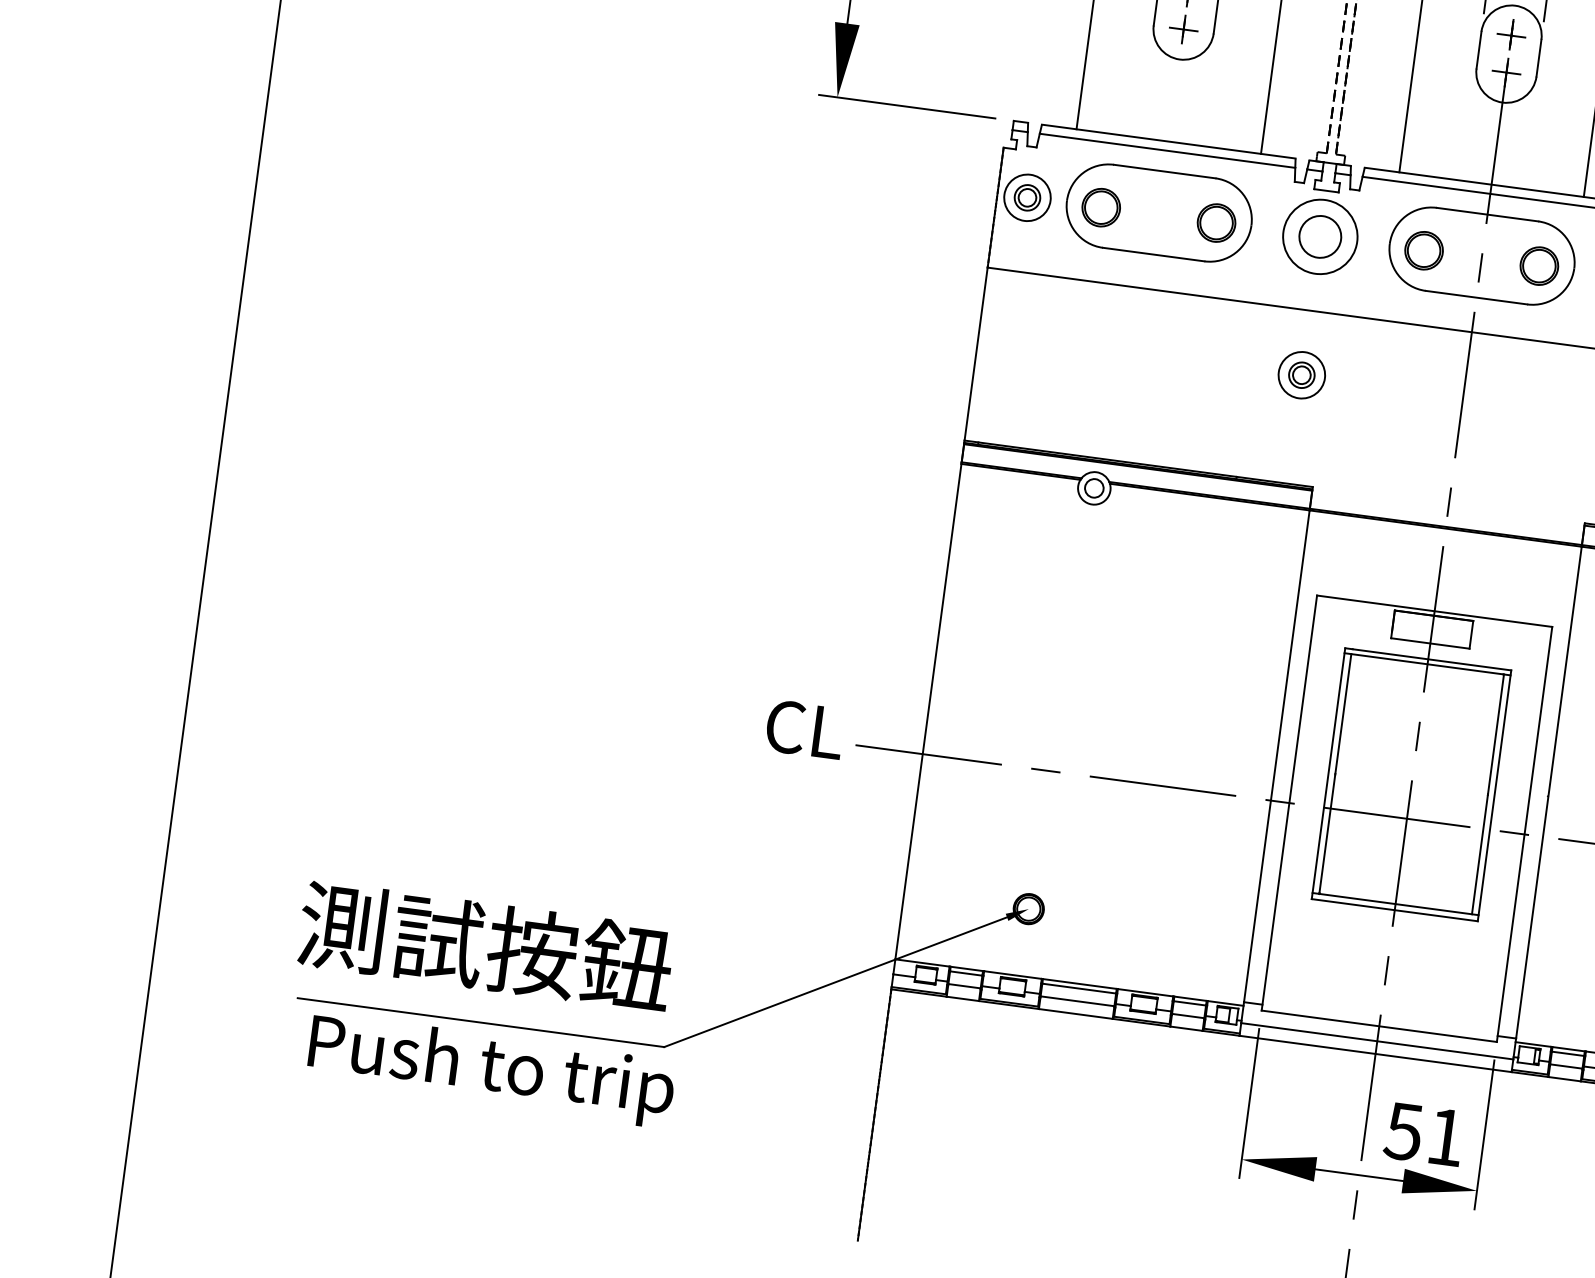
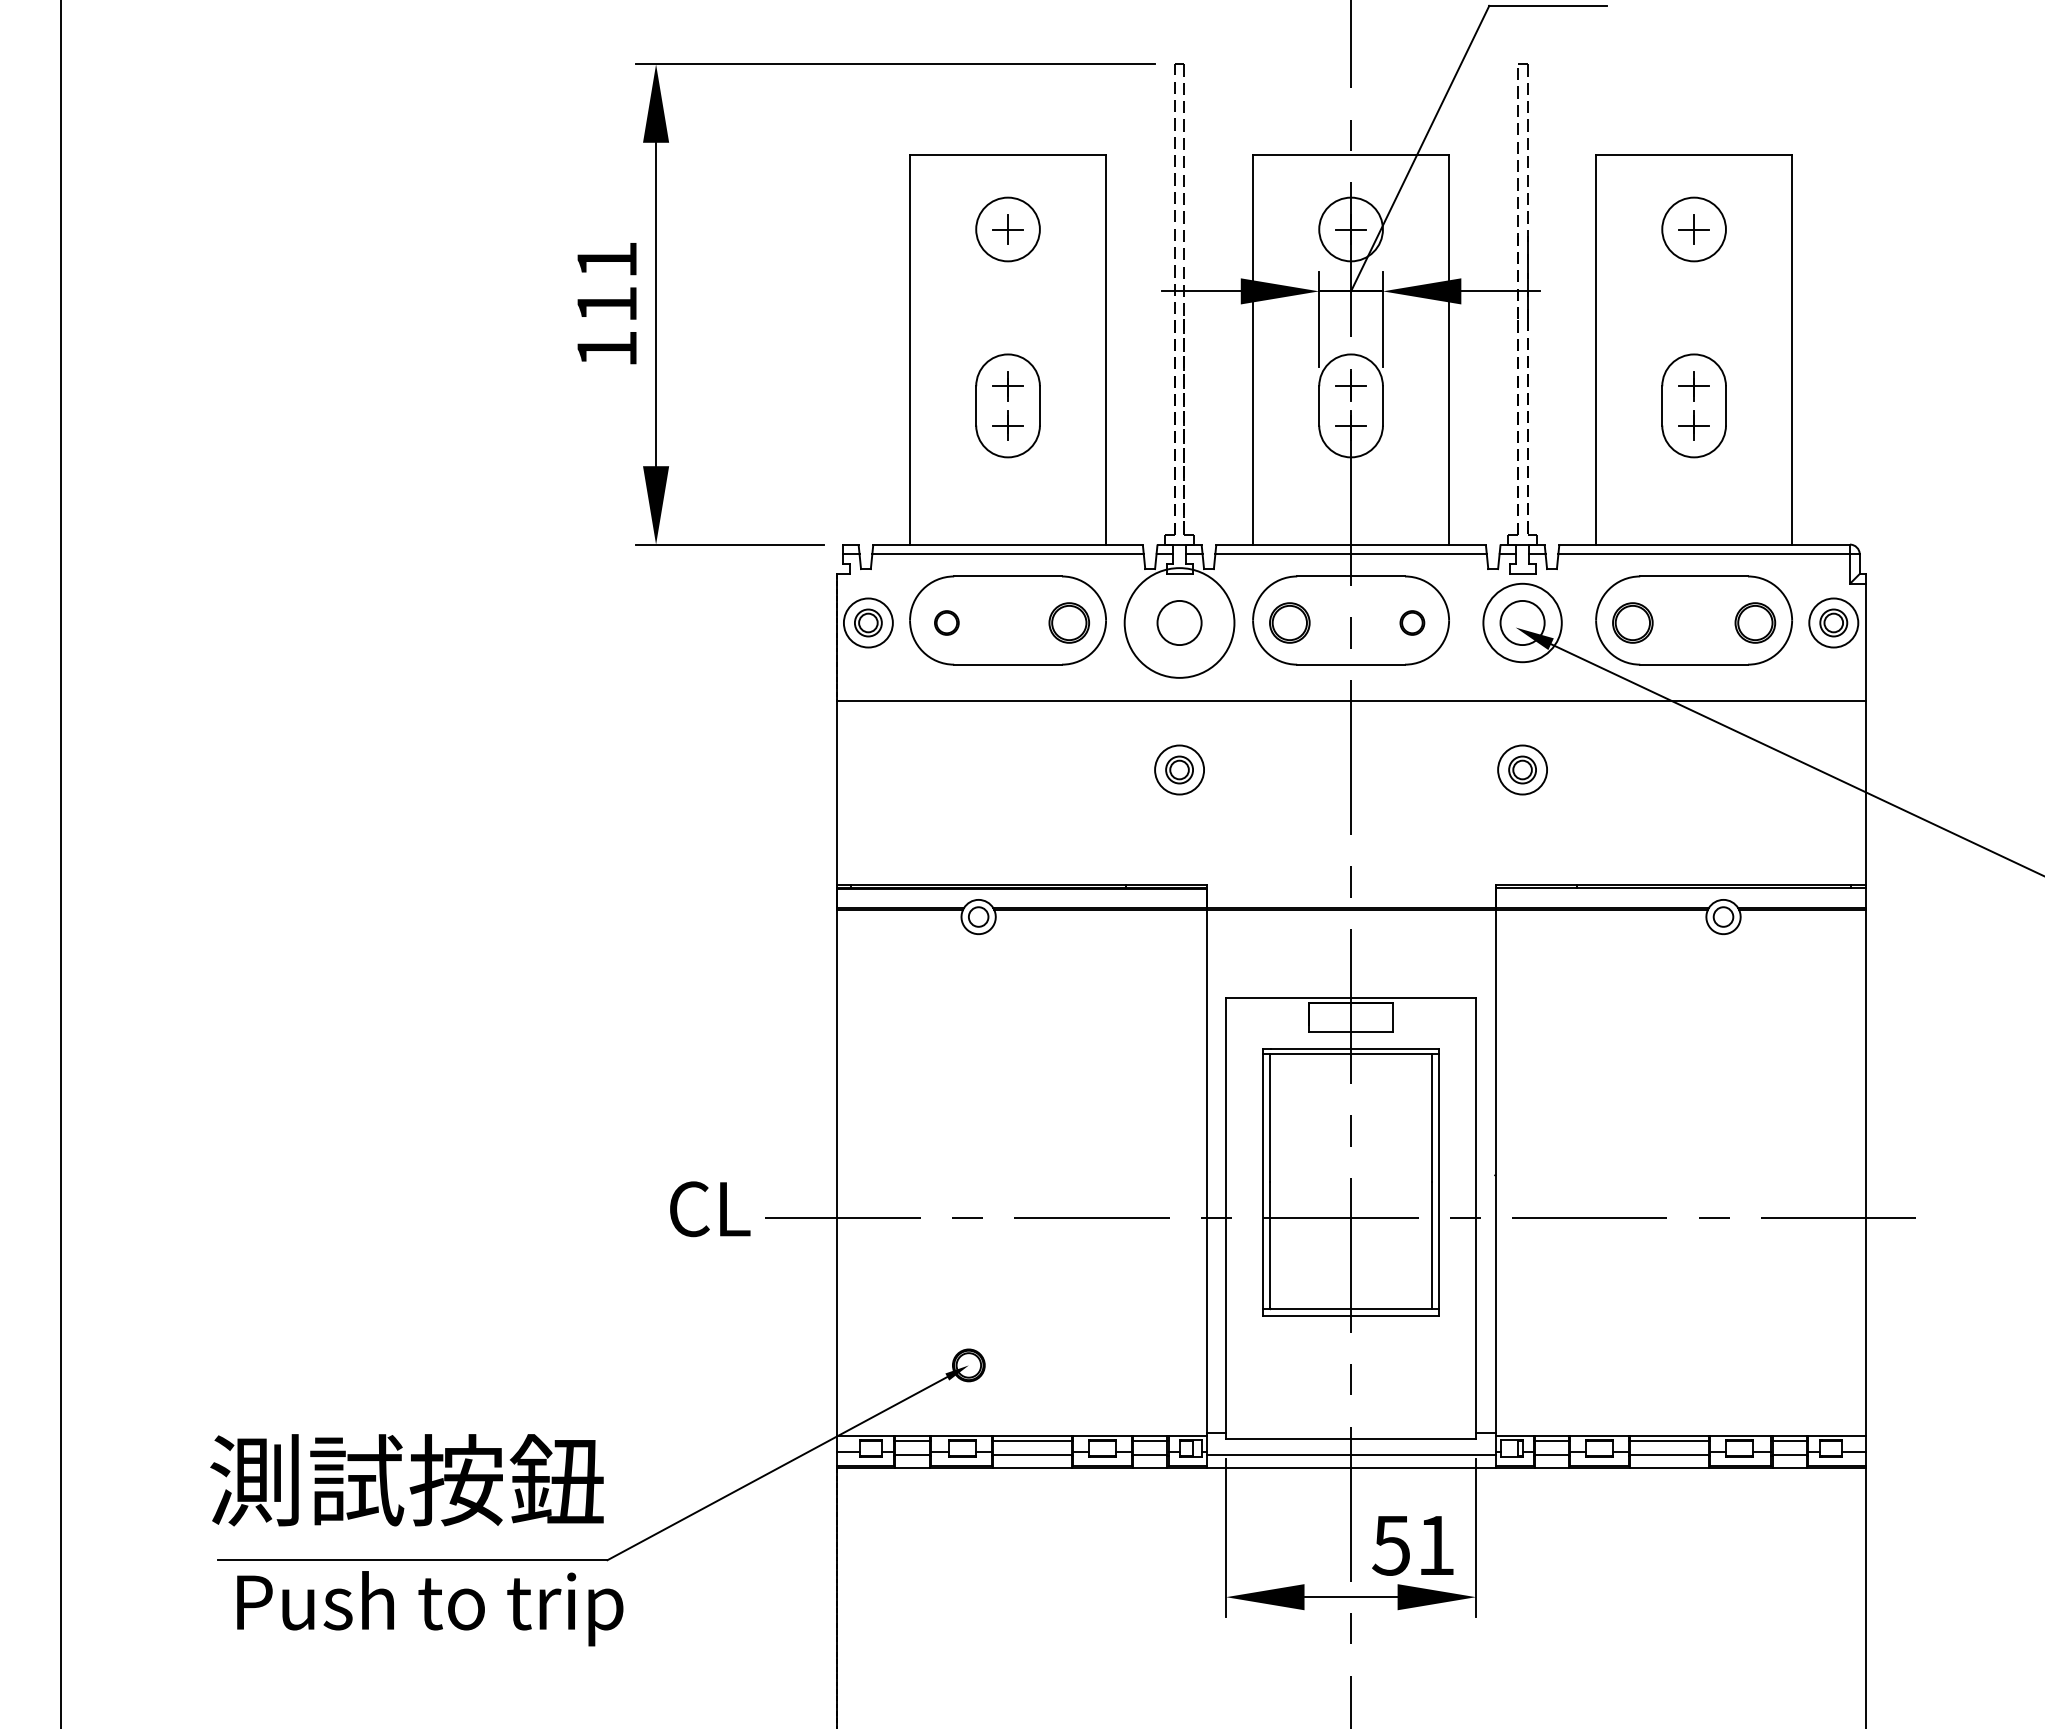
part: (1101, 207) -> (946, 622), size x0.6
circle: (1320, 236) -> (1179, 622), size x1.4
part: (1539, 265) -> (1412, 622), size x0.6

